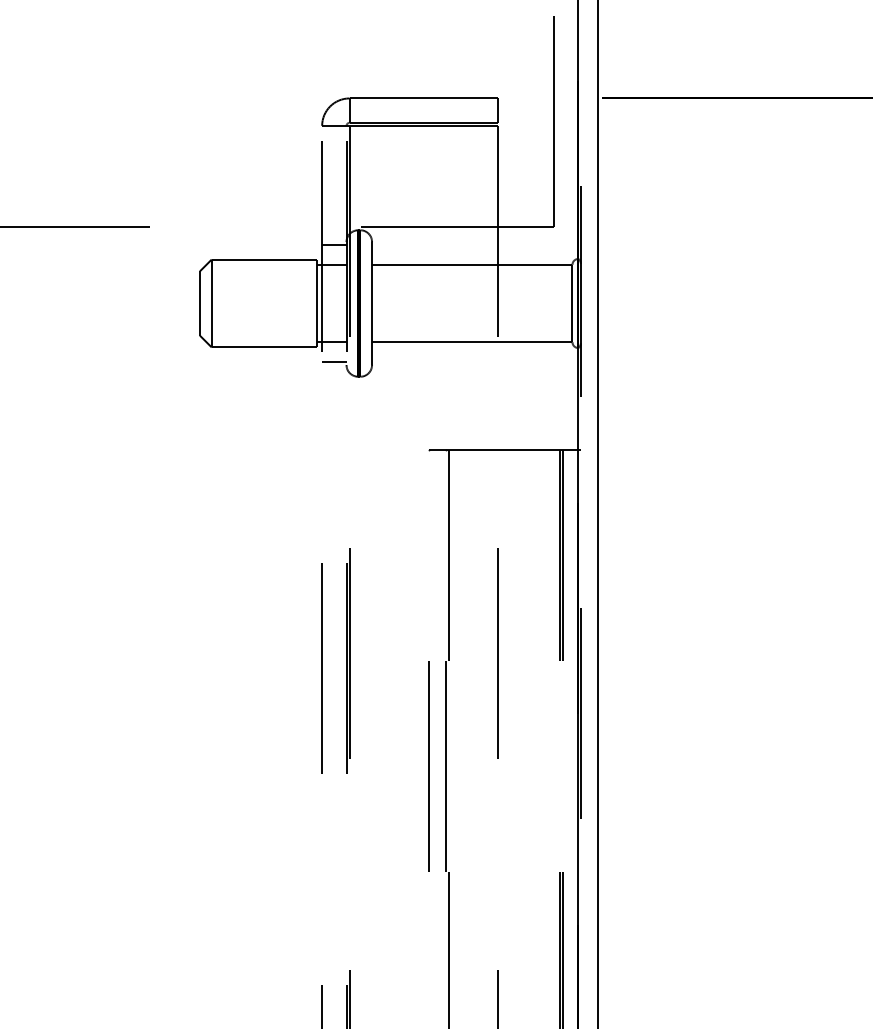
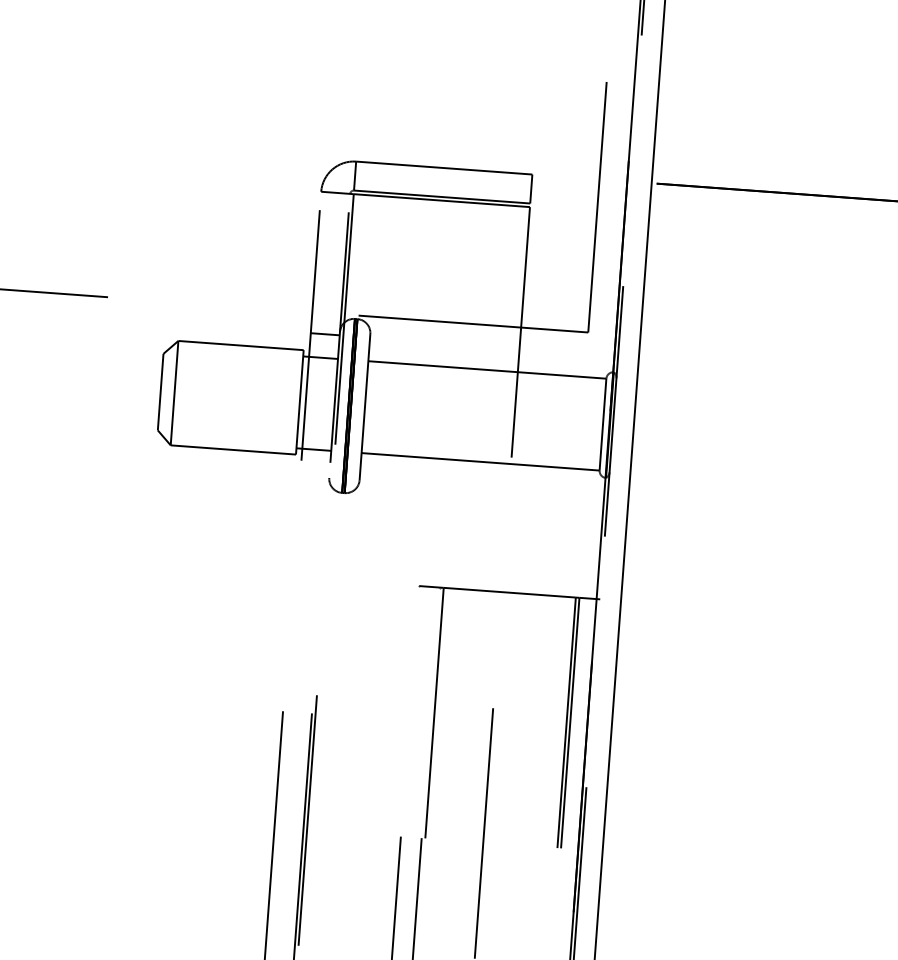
line: (334, 362) -> (315, 473), removed

